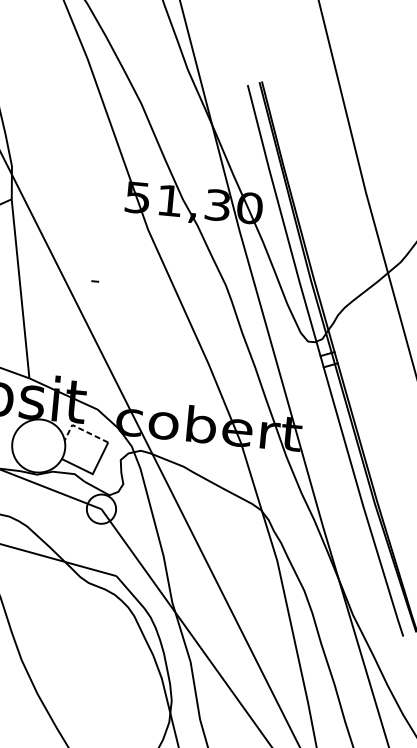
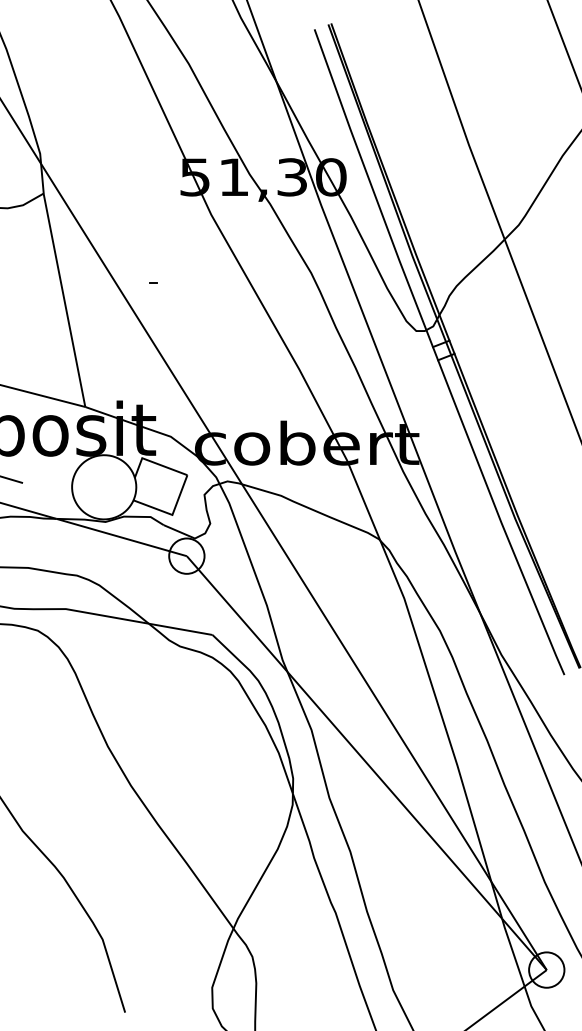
line: (82, 429) -> (154, 462), dashed -> solid

